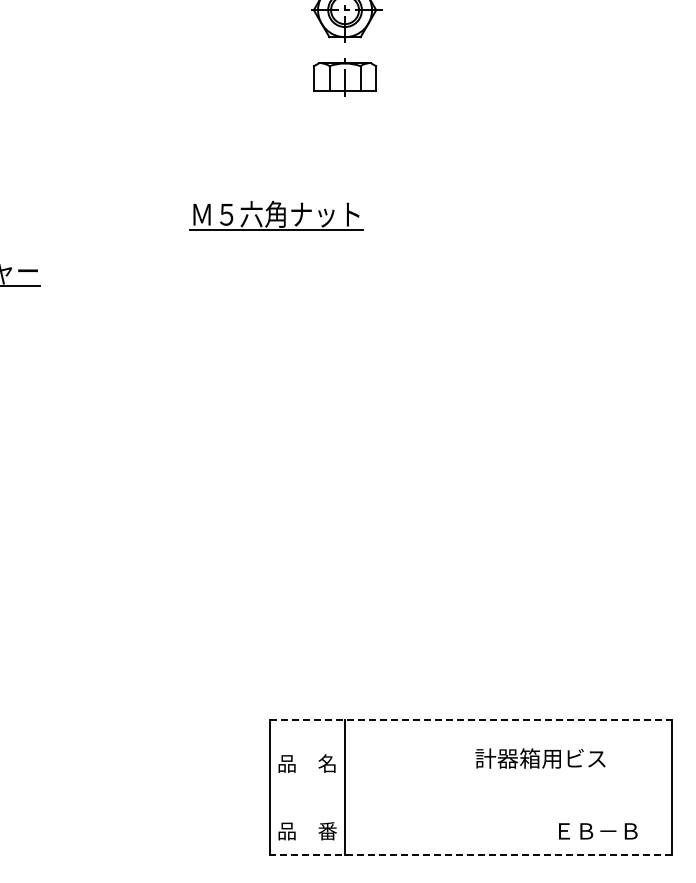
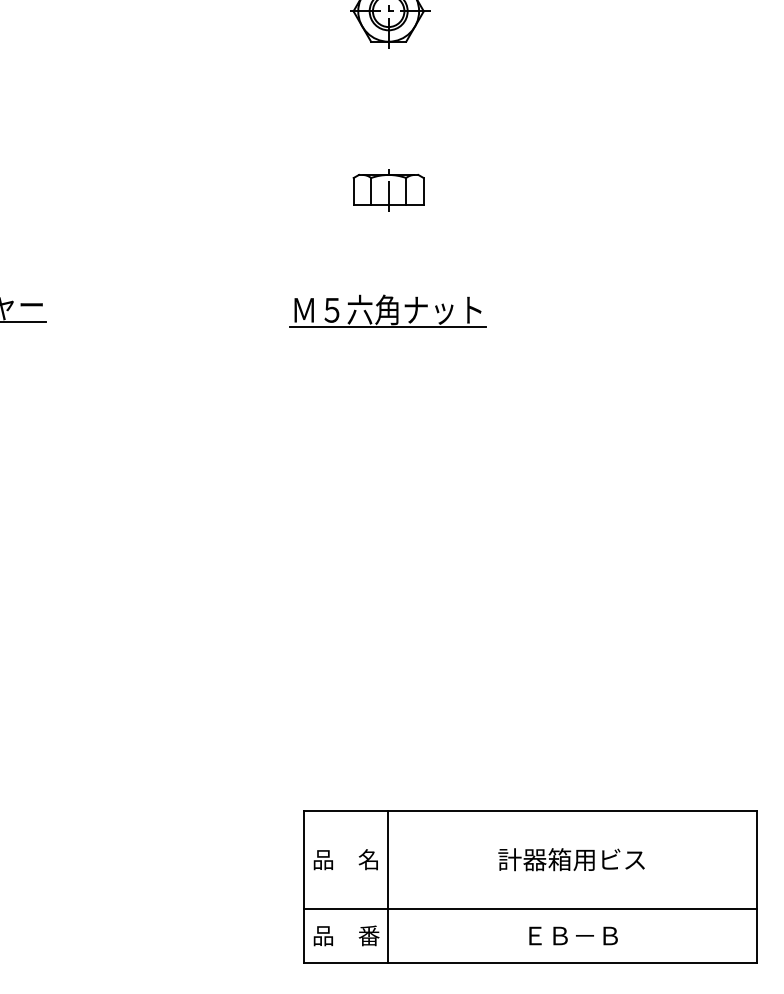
part: (345, 77) -> (389, 190), moved
part: (276, 215) -> (388, 311), moved
line: (471, 719) -> (531, 810), dashed -> solid
text: (540, 758) -> (571, 859), moved
line: (471, 807) -> (531, 909), added
text: (598, 831) -> (573, 936), moved
line: (471, 855) -> (531, 963), dashed -> solid

